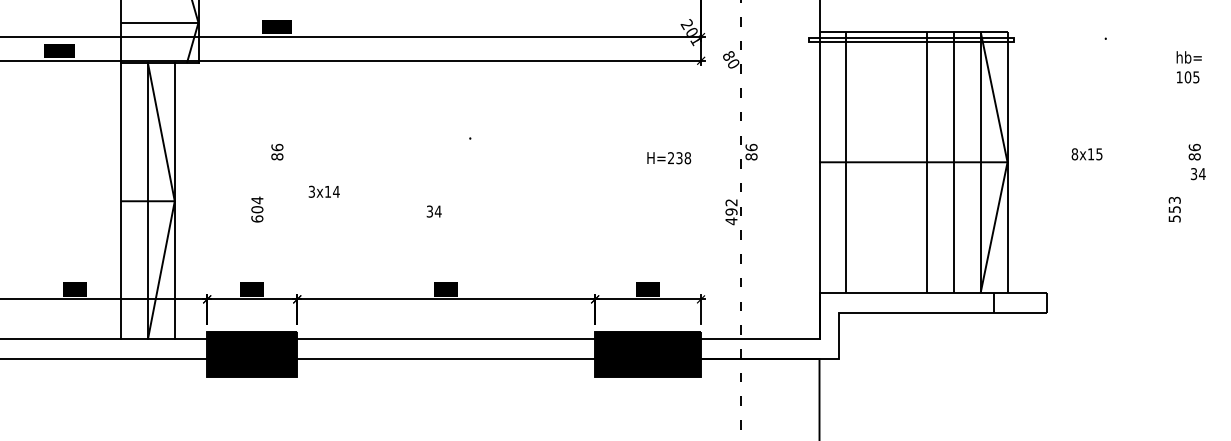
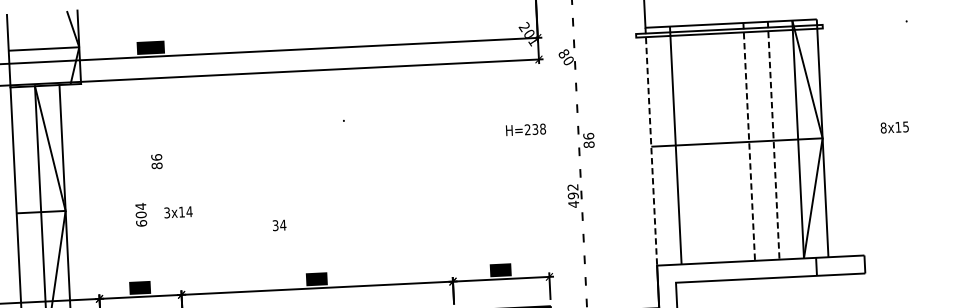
text: (580, 150) -> (444, 126), moved
line: (819, 162) -> (651, 146), solid -> dashed
line: (926, 162) -> (748, 142), solid -> dashed
line: (953, 162) -> (773, 140), solid -> dashed
text: (374, 201) -> (224, 218), moved

